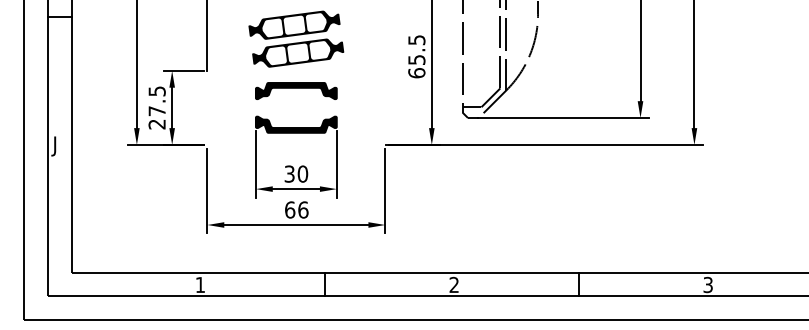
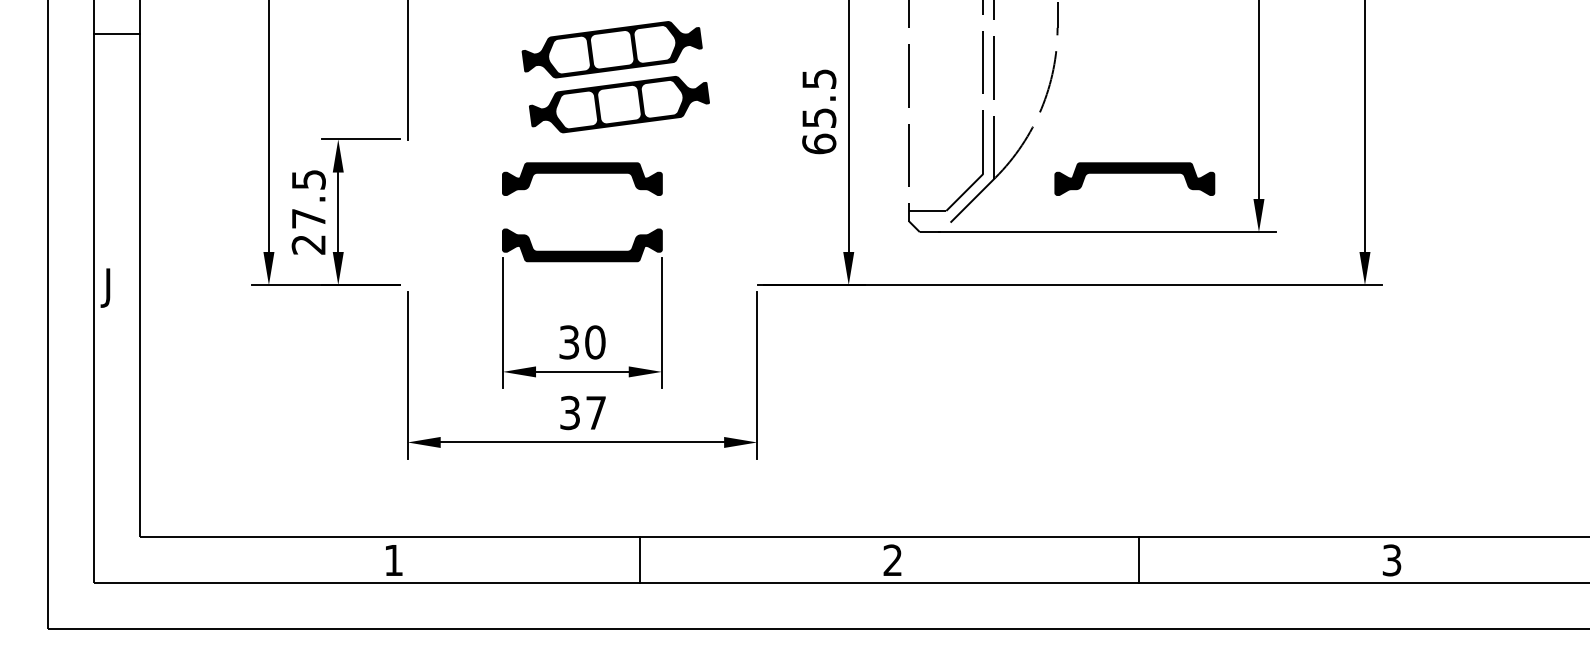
part: (296, 38) -> (616, 75), moved
part: (577, 90) -> (1135, 178), added
text: (296, 209) -> (582, 411), 66 -> 37

